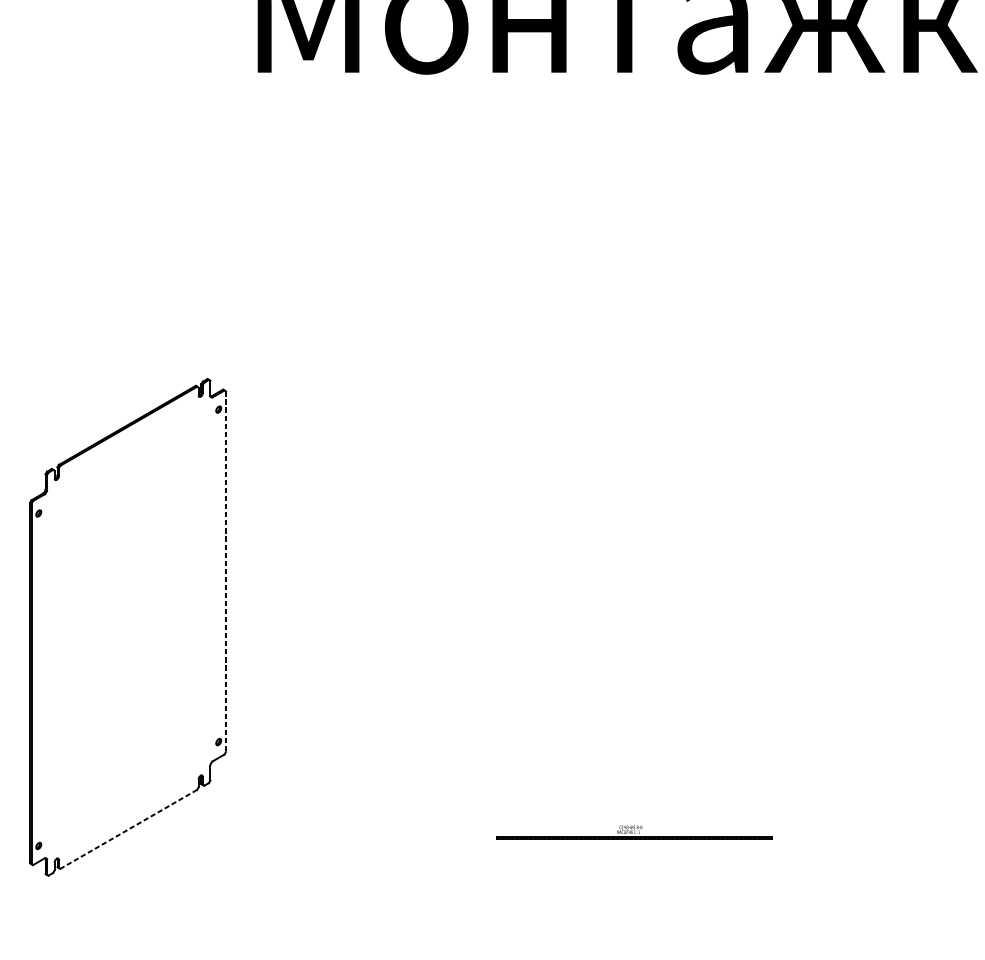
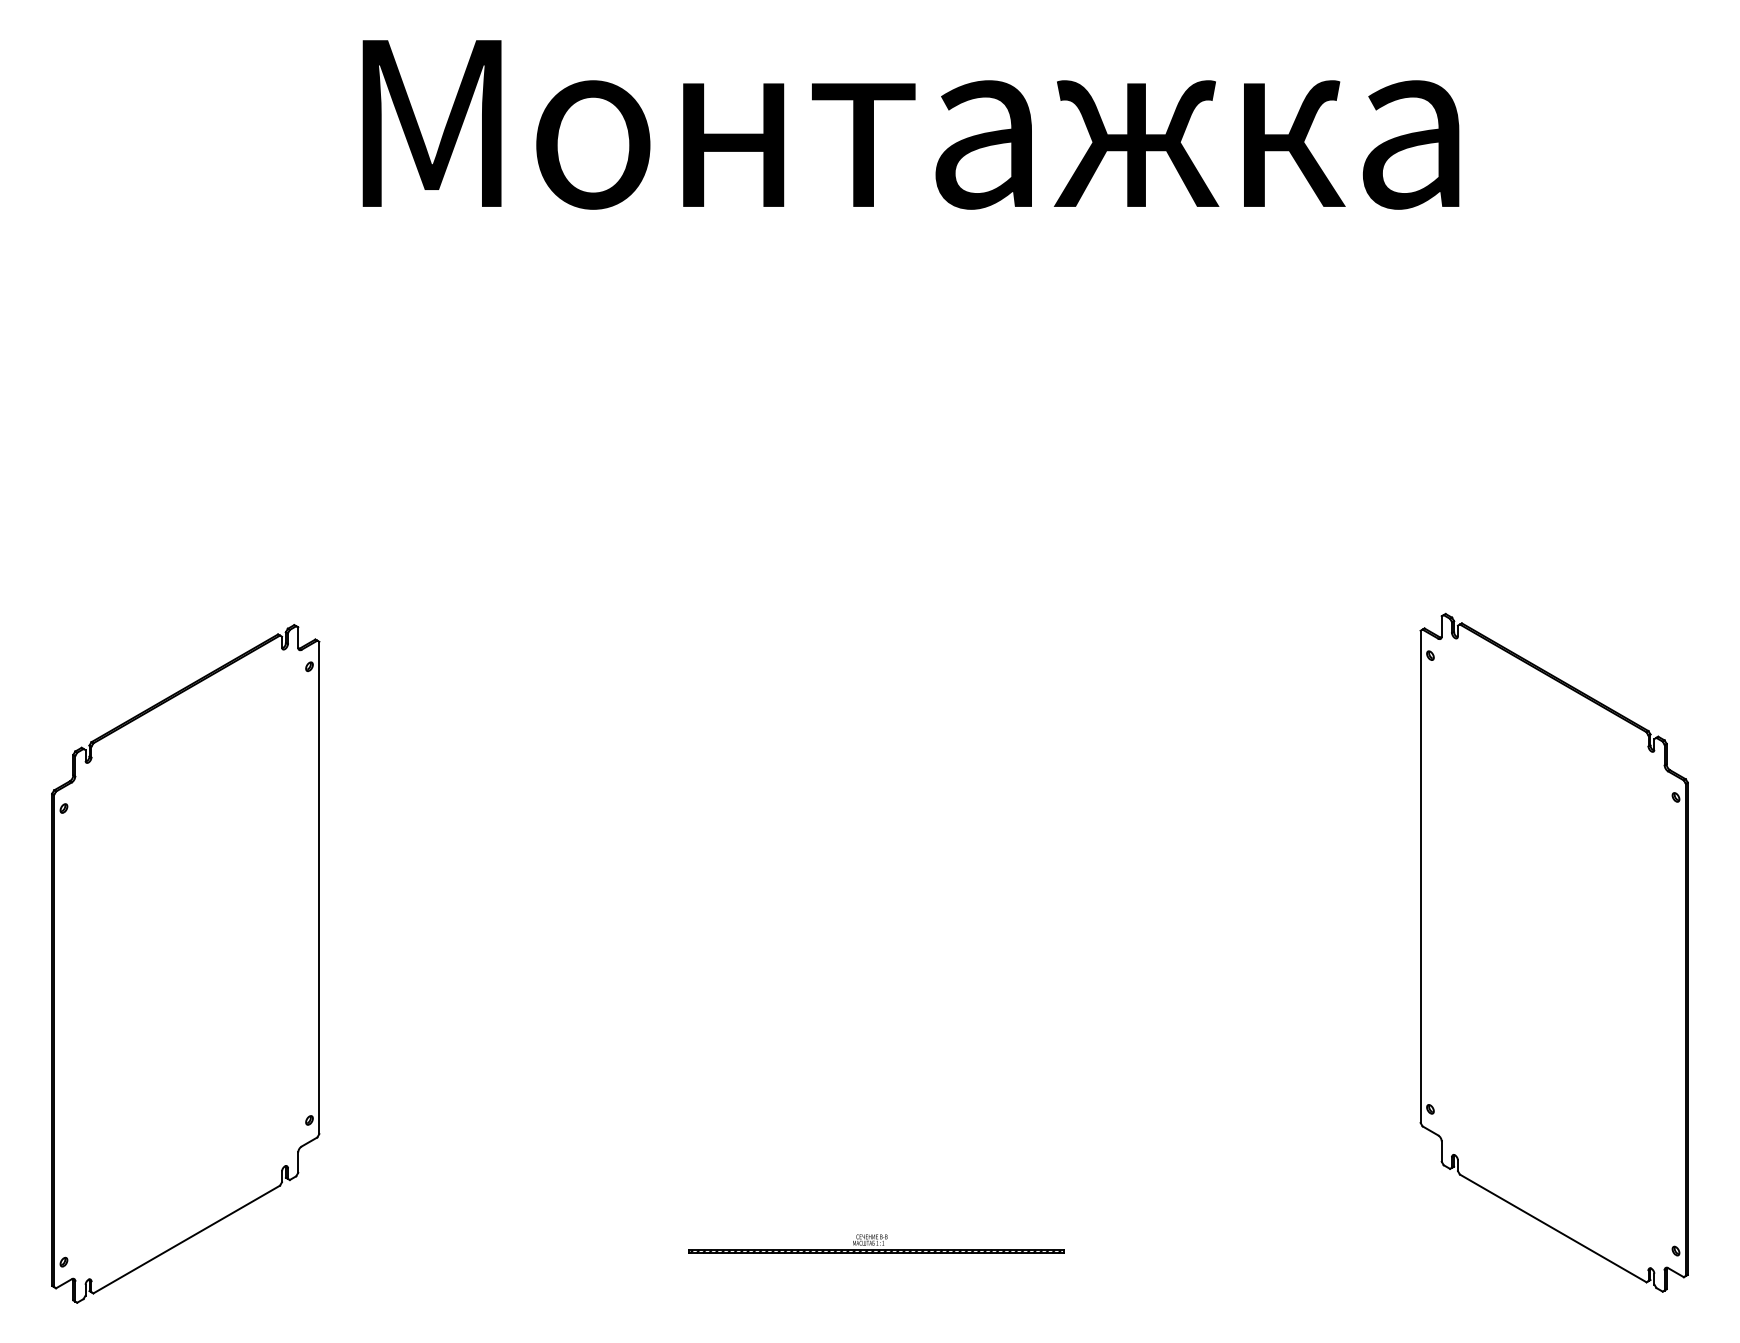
line: (226, 572) -> (319, 888), dashed -> solid
line: (128, 829) -> (186, 1239), dashed -> solid

